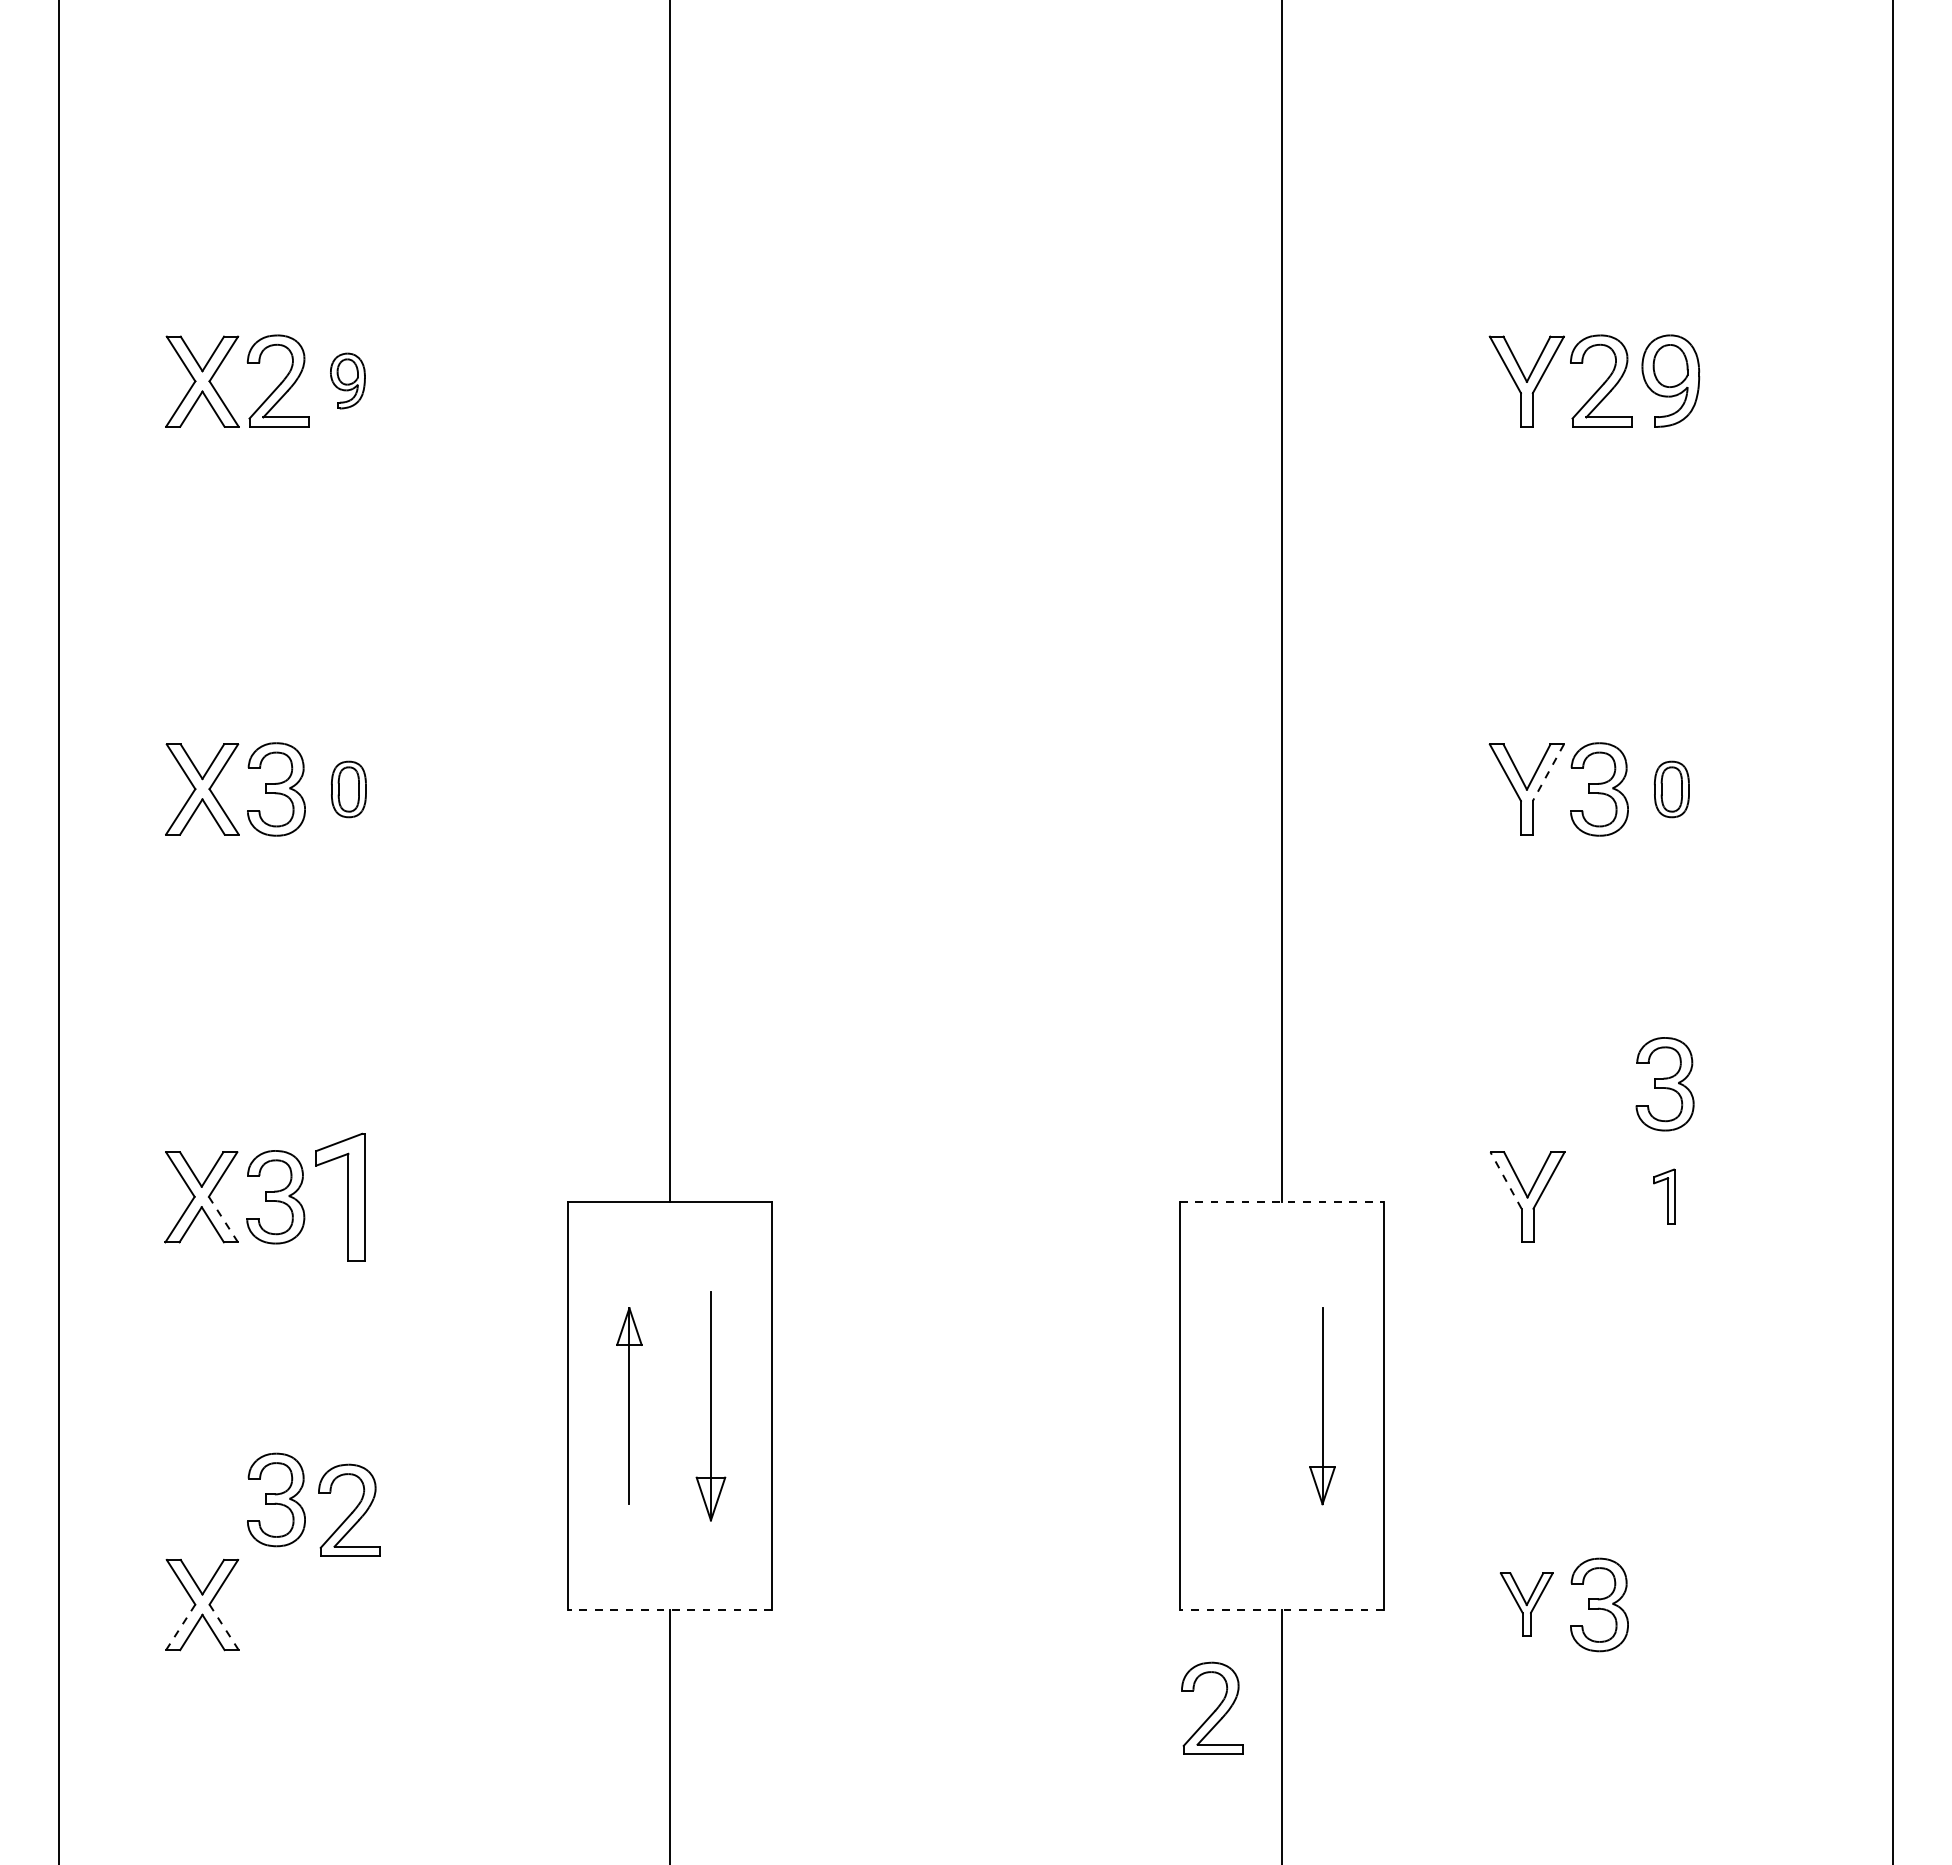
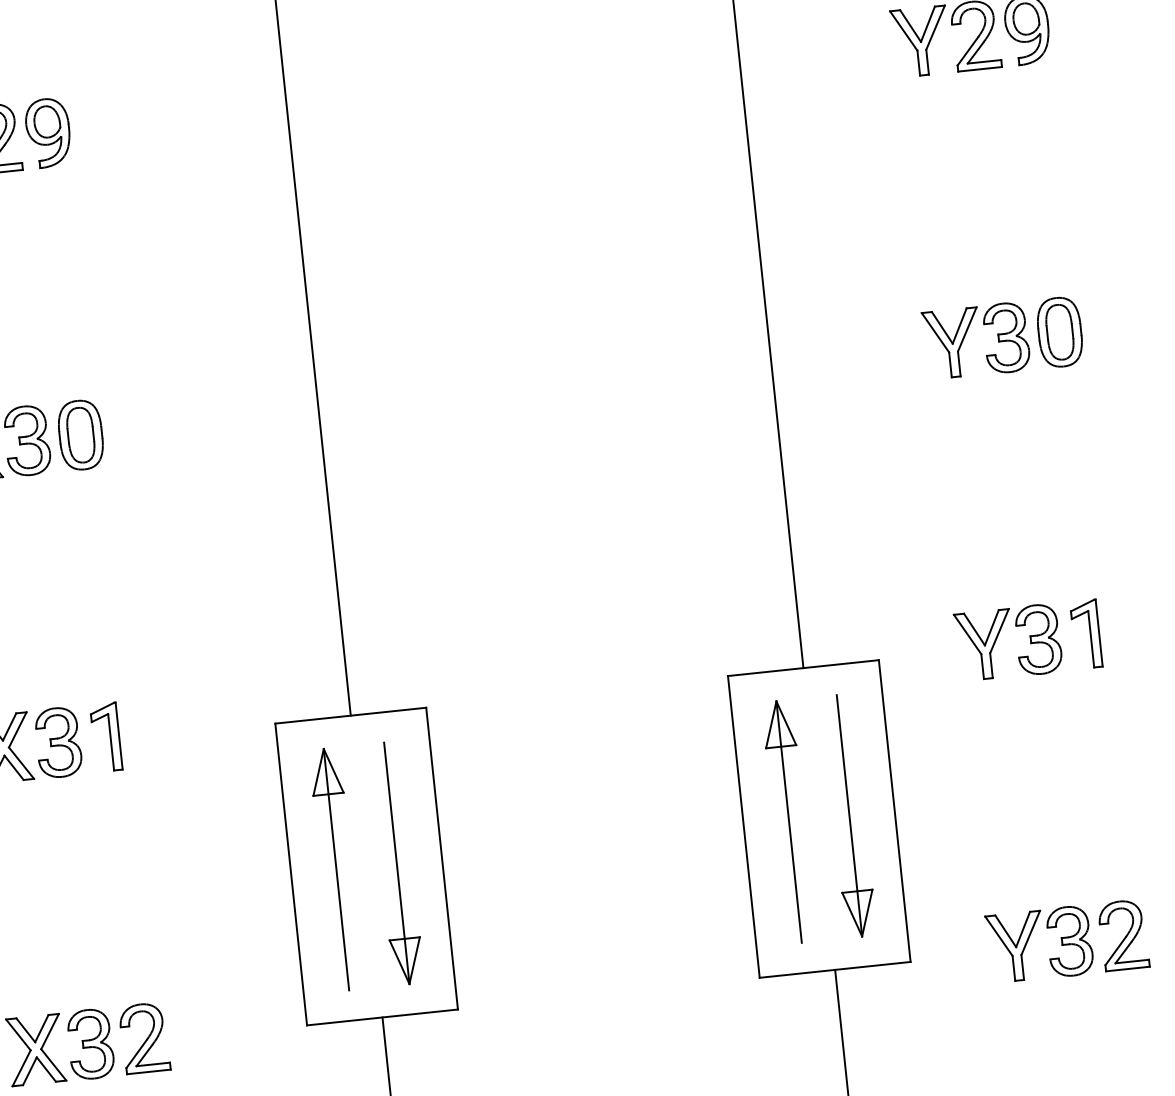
part: (347, 380) -> (48, 132), size x1.67
line: (1548, 773) -> (967, 330), dashed -> solid
part: (348, 789) -> (80, 435), size x1.67
part: (1671, 789) -> (1059, 332), size x1.67
part: (1664, 1084) -> (1038, 639), moved
line: (1505, 1180) -> (967, 634), dashed -> solid
part: (340, 1196) -> (106, 737), size x0.71
part: (1664, 1196) -> (1086, 634), size x1.67
line: (1281, 1202) -> (803, 668), dashed -> solid
line: (223, 1219) -> (21, 763), dashed -> solid
part: (629, 1405) -> (336, 869), size x1.67
part: (1240, 1405) -> (788, 821), added
part: (710, 1406) -> (396, 863), size x1.43
part: (1322, 1406) -> (849, 816), size x1.67
part: (276, 1499) -> (90, 1043), moved
part: (349, 1509) -> (144, 1037), moved
part: (1526, 1604) -> (1015, 946), size x1.43
line: (670, 1610) -> (382, 1017), dashed -> solid
line: (1281, 1610) -> (834, 970), dashed -> solid
line: (180, 1626) -> (21, 1067), dashed -> solid
line: (224, 1627) -> (54, 1064), dashed -> solid
part: (1212, 1707) -> (1123, 934), moved

